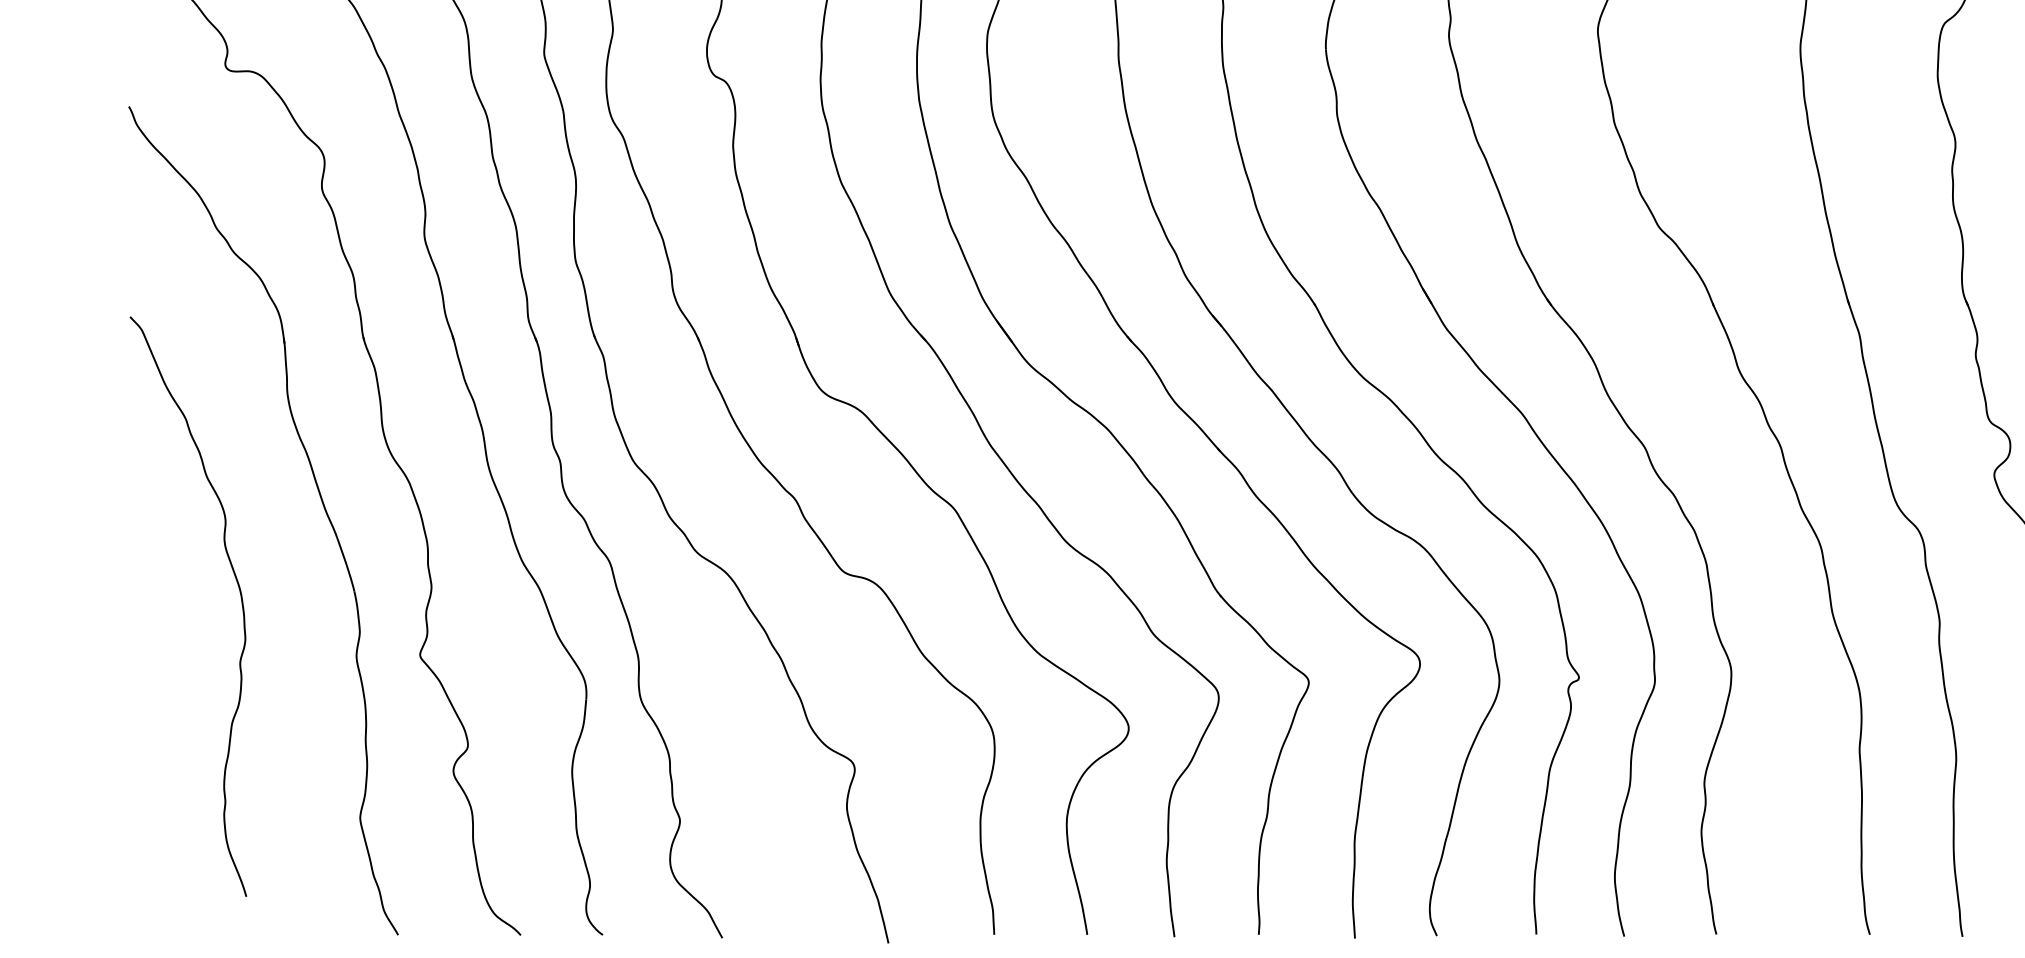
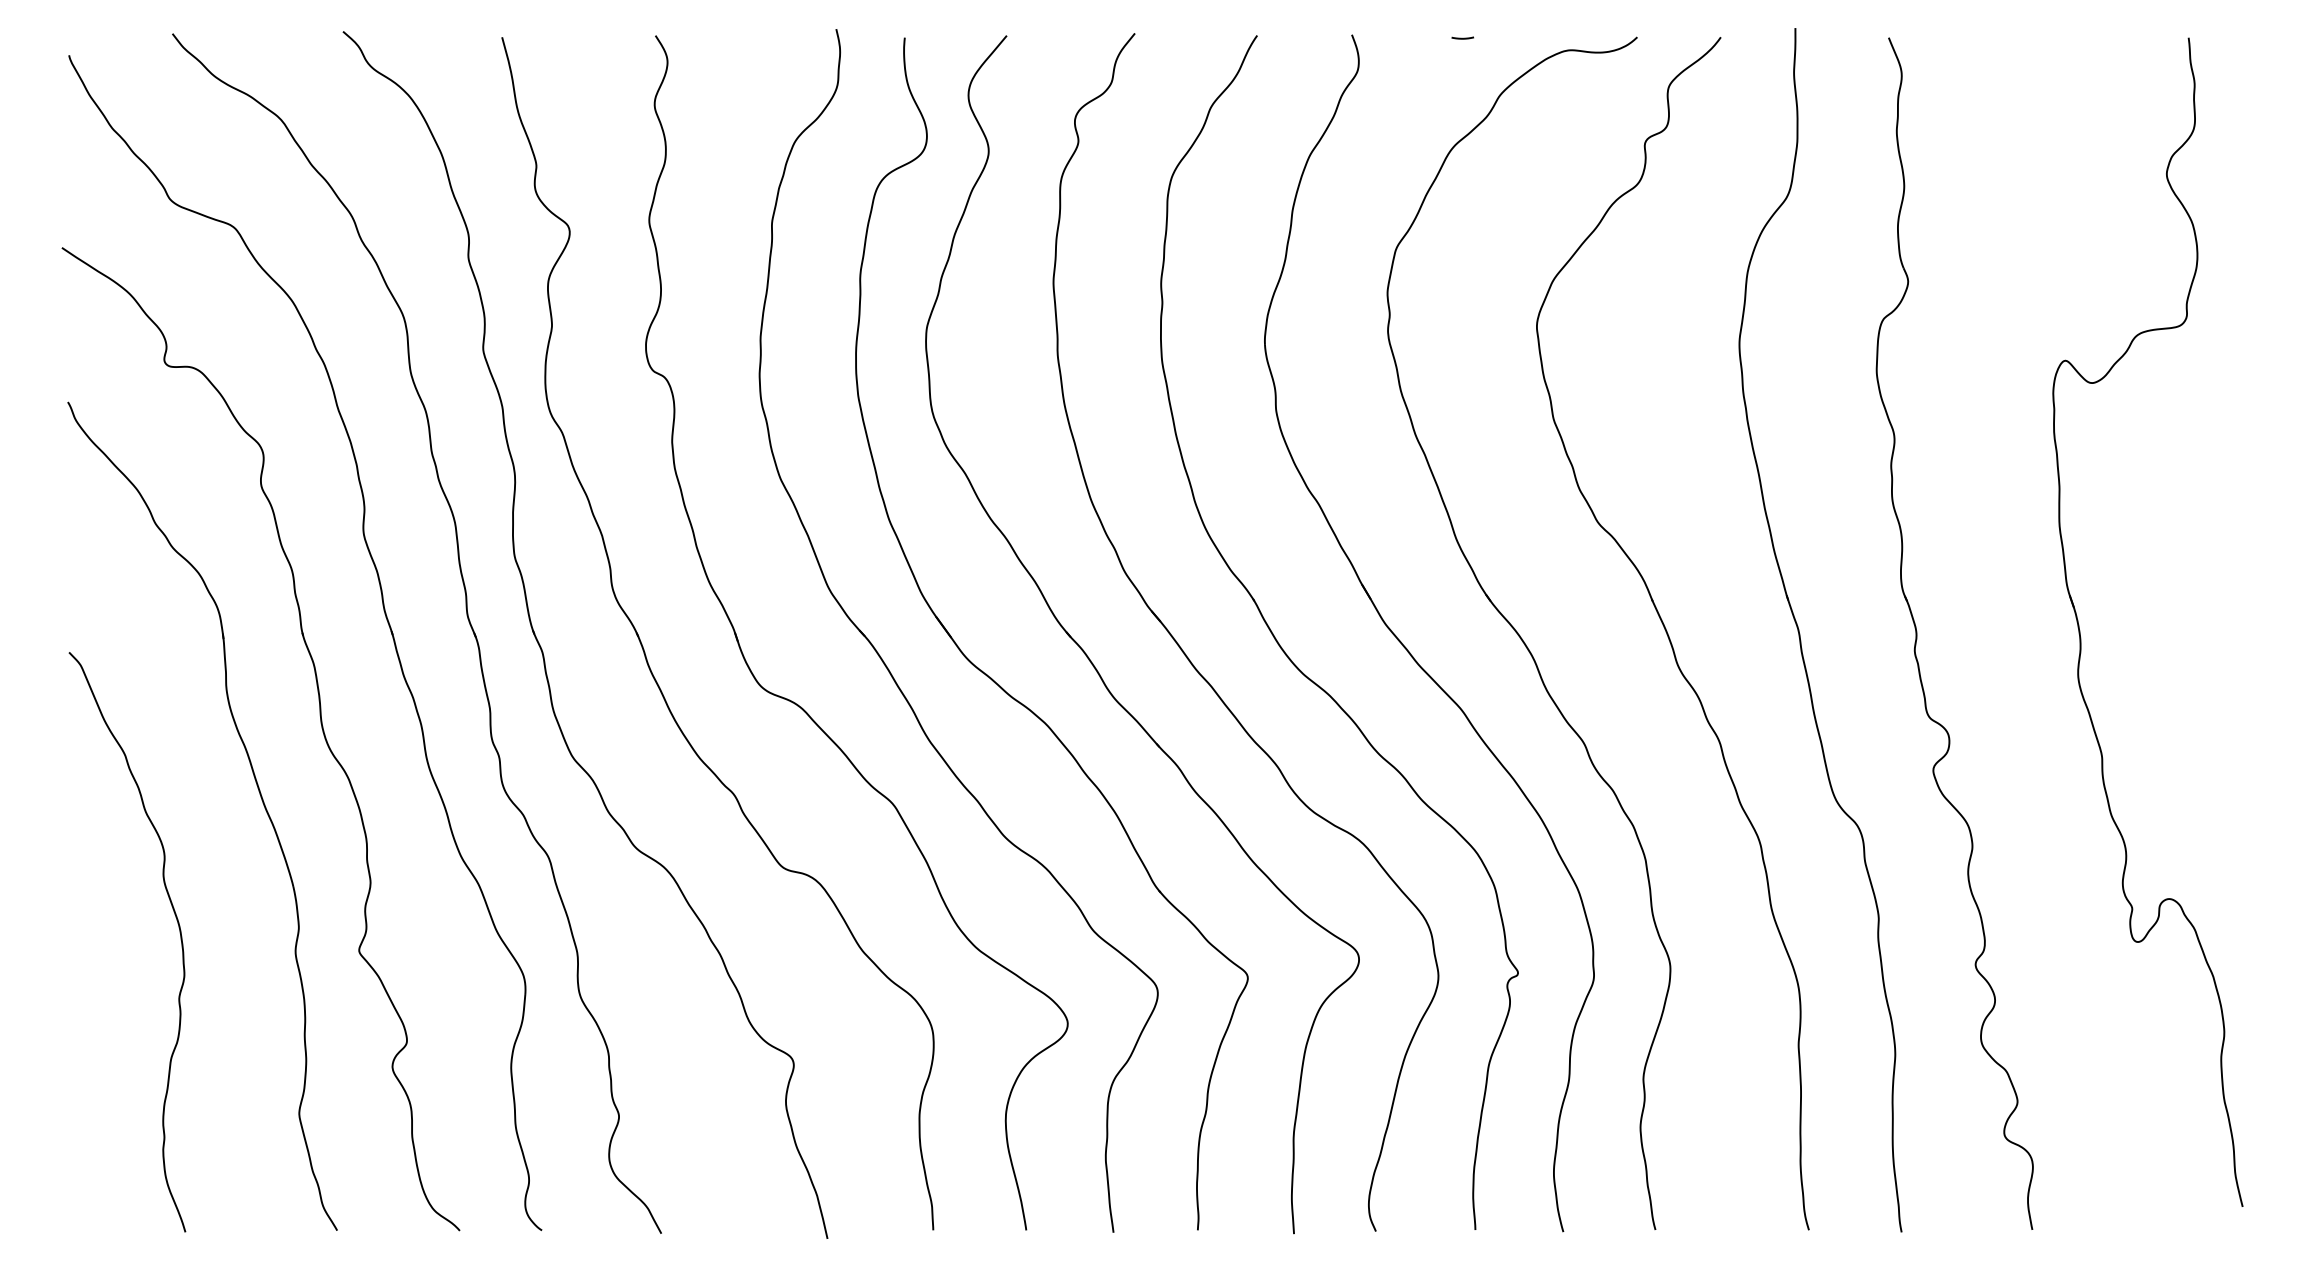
curve: (240, 597) -> (179, 933), moved

